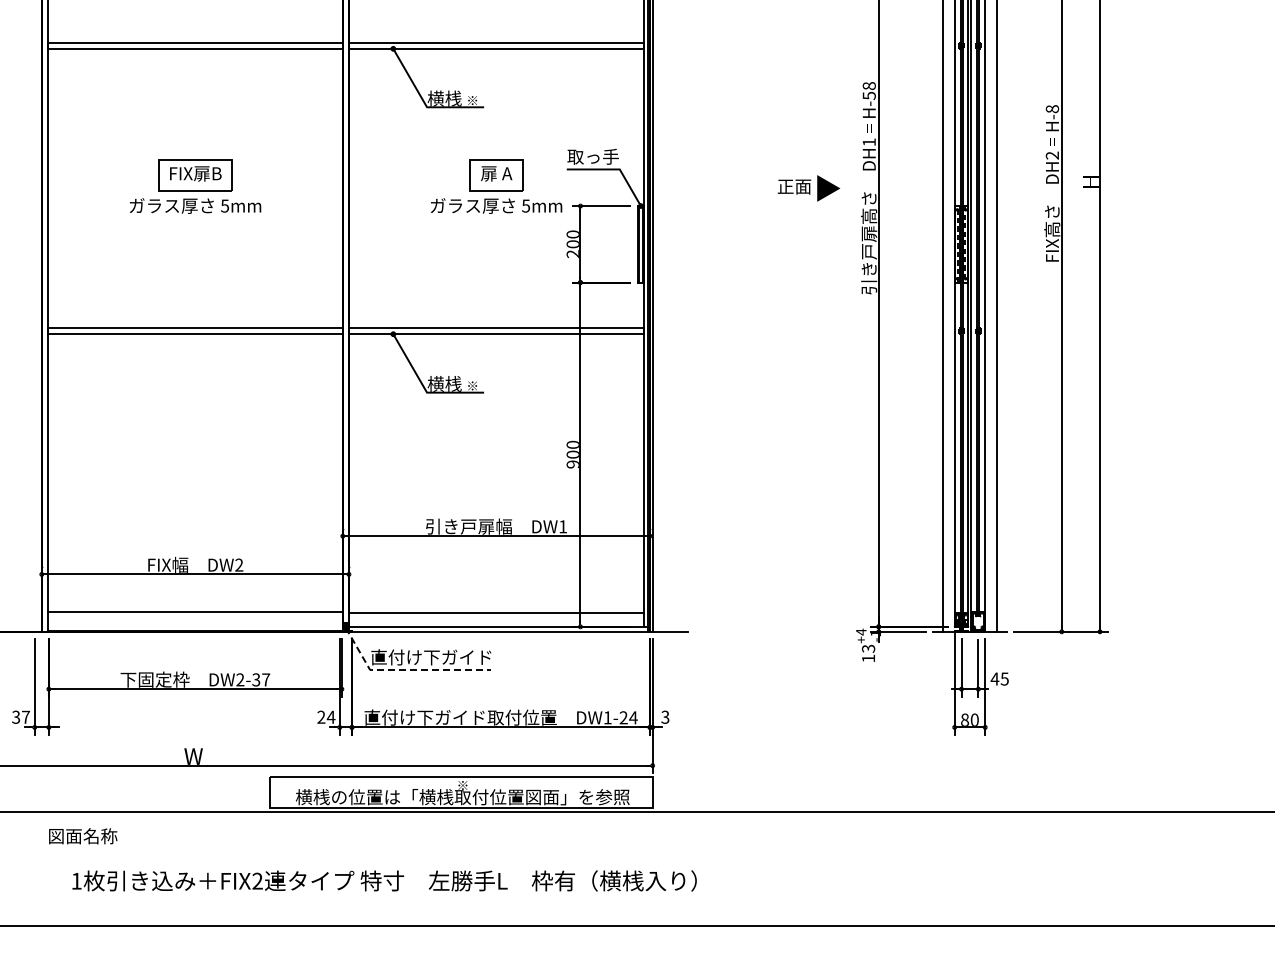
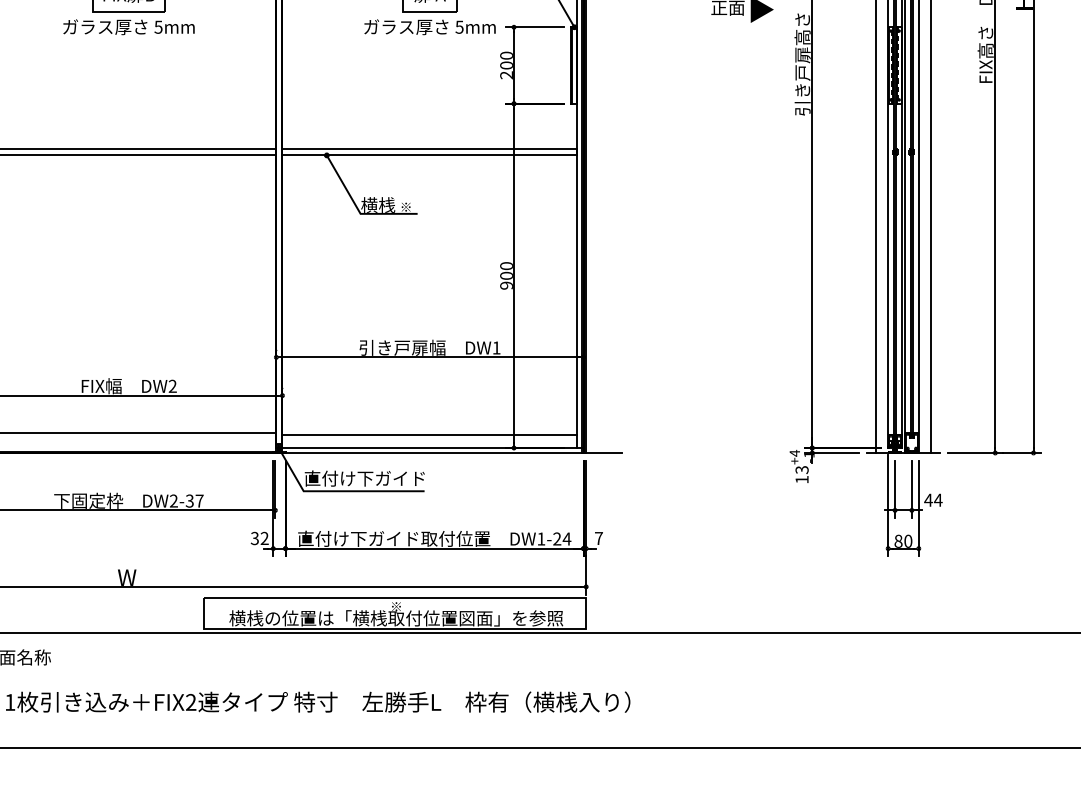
line: (406, 670) -> (340, 491), dashed -> solid
text: (1004, 678) -> (938, 499), 45 -> 44
text: (326, 716) -> (260, 537), 24 -> 32
text: (665, 716) -> (599, 537), 3 -> 7

